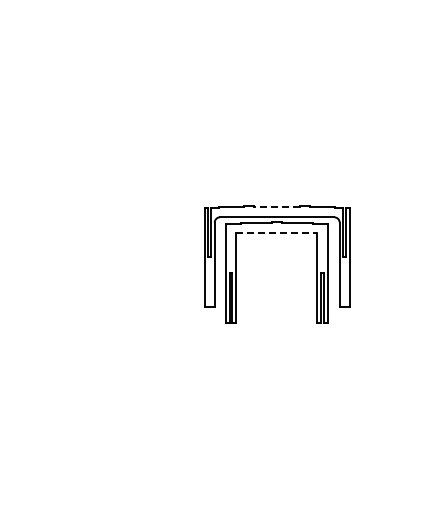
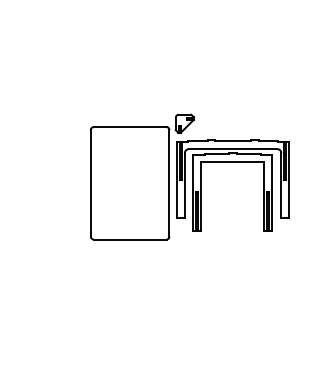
line: (277, 207) -> (233, 141), dashed -> solid
line: (276, 233) -> (232, 161), dashed -> solid
part: (159, 252) -> (142, 176), added

